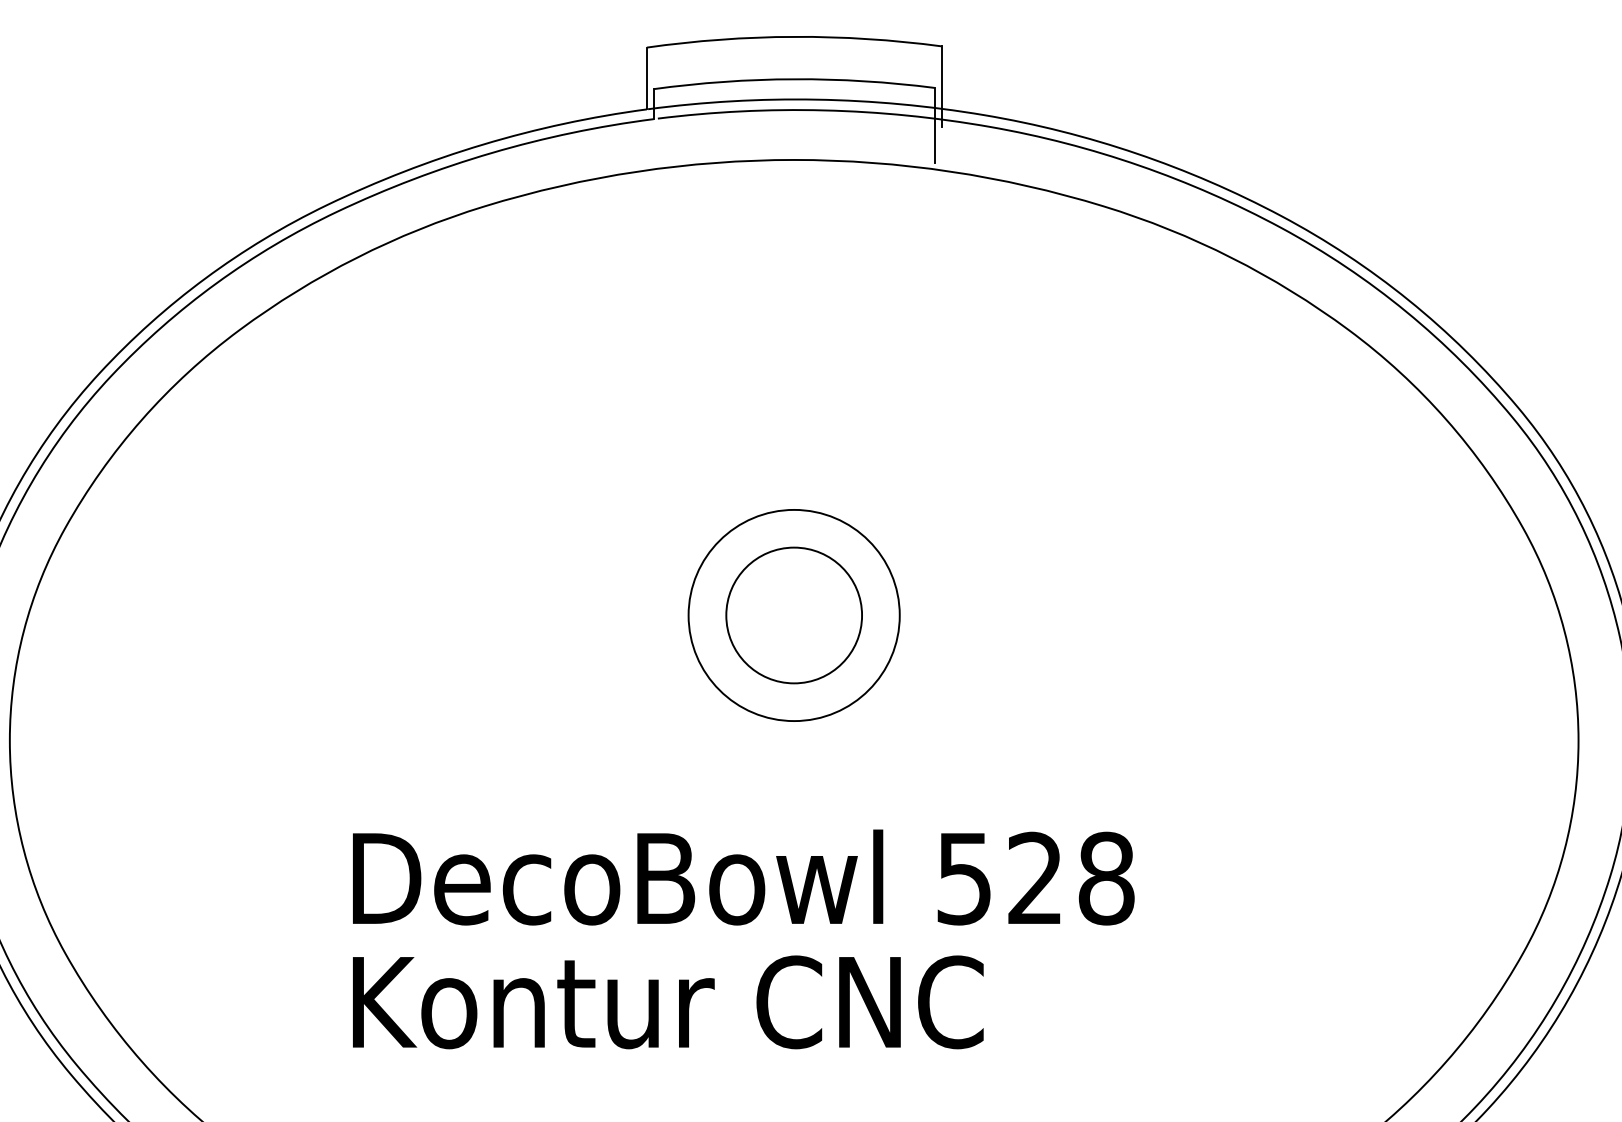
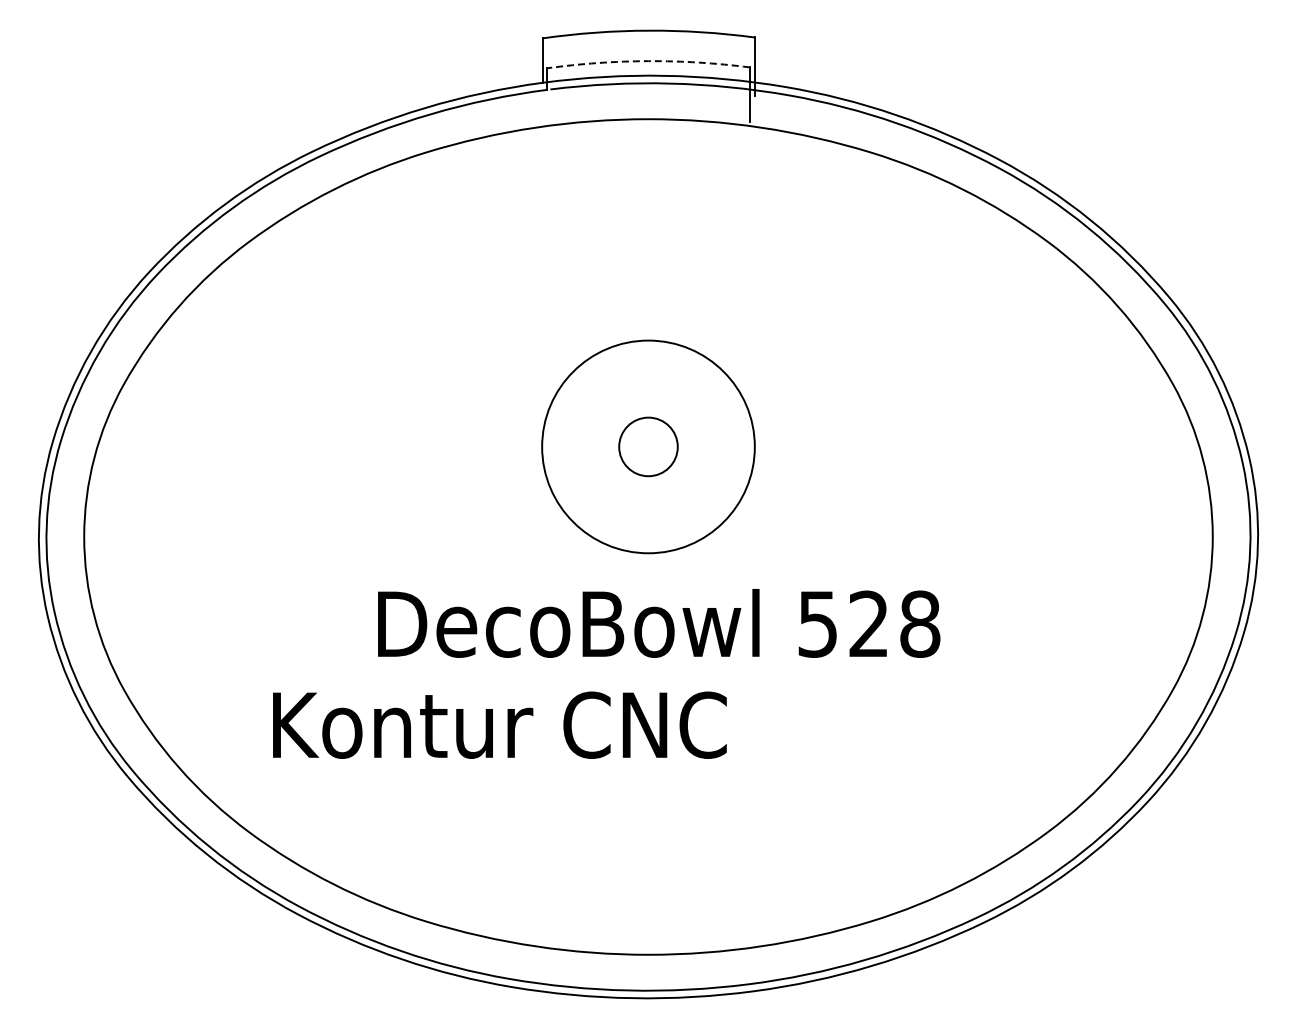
arc: (794, 79) -> (648, 61), solid -> dashed
circle: (794, 614) -> (648, 446), size x0.6
circle: (794, 614) -> (648, 446), size x1.4
text: (744, 877) -> (659, 623), moved
text: (667, 1001) -> (499, 724), moved

